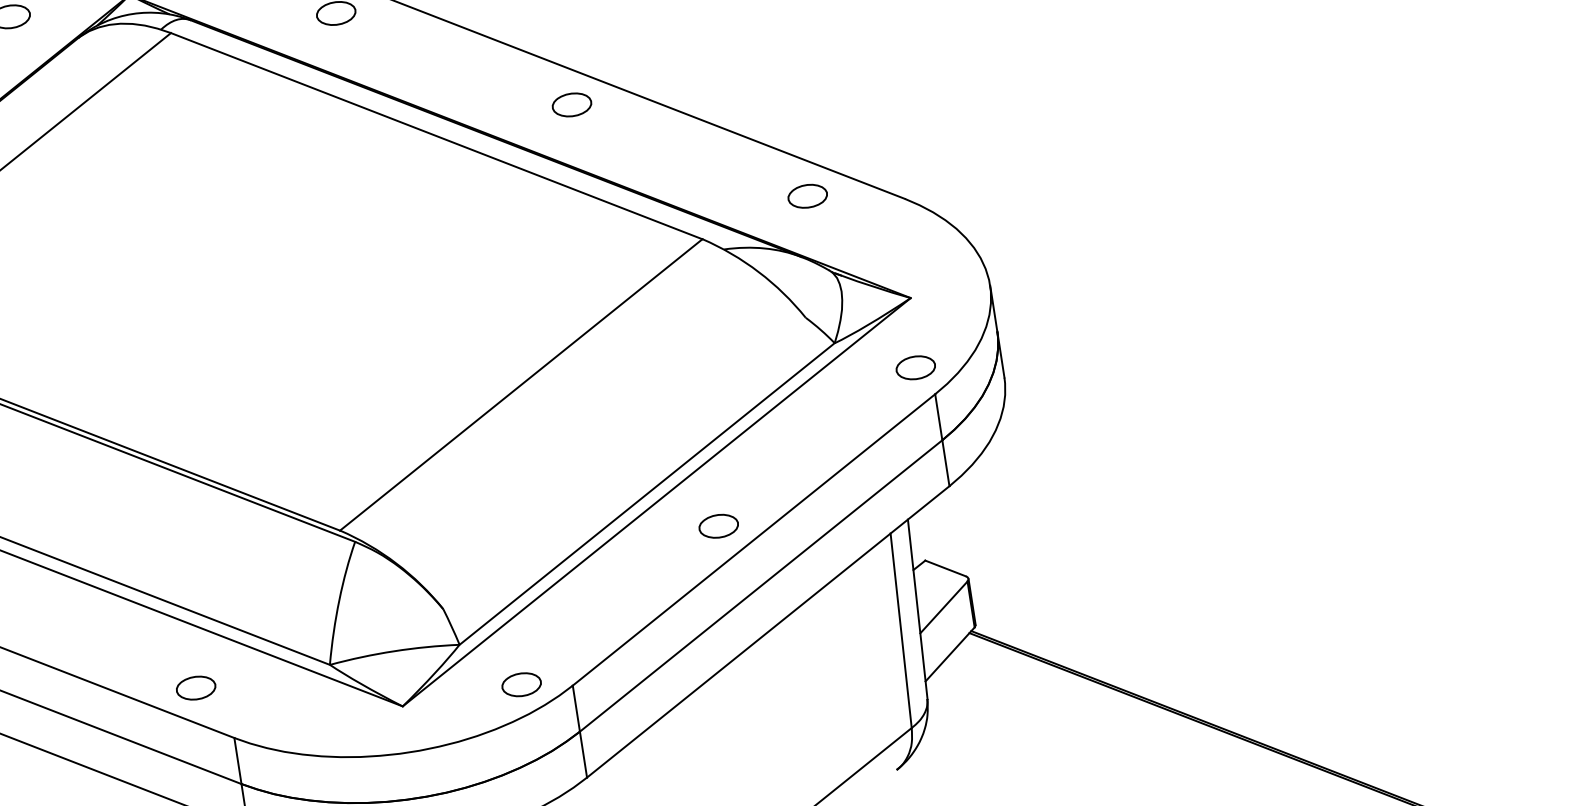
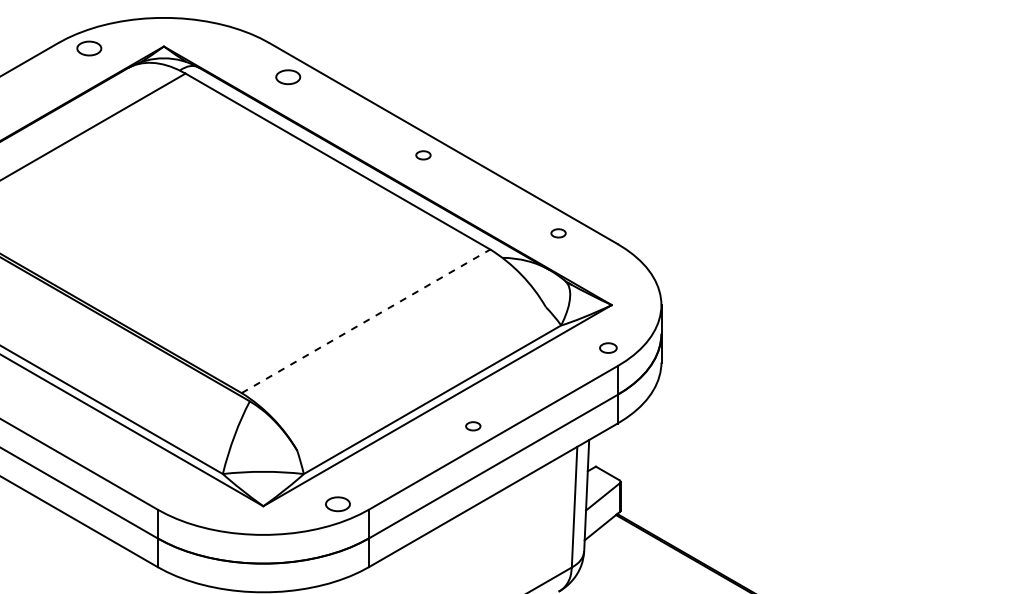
part: (572, 105) -> (423, 155), size x0.6
part: (807, 196) -> (558, 233), size x0.6
part: (915, 366) -> (608, 347), size x0.7
line: (522, 385) -> (366, 321), solid -> dashed
part: (719, 526) -> (473, 426), size x0.6
part: (195, 688) -> (138, 475), removed

